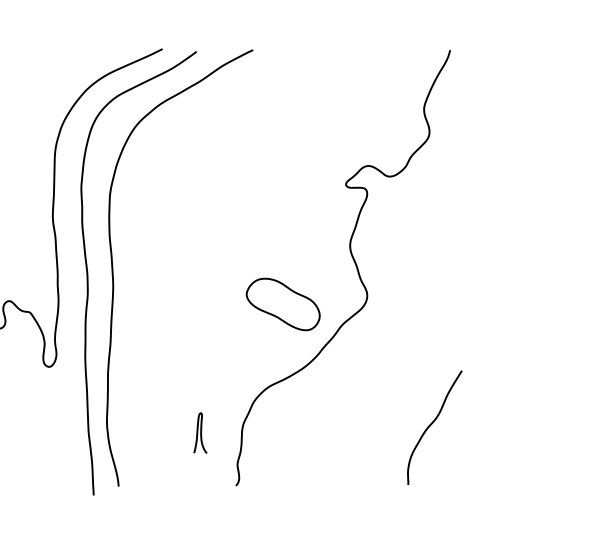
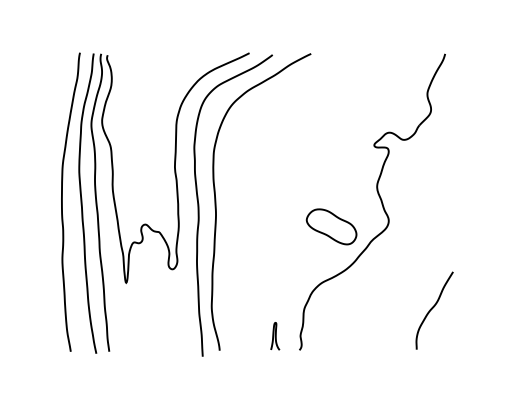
curve: (200, 433) -> (275, 336), moved

